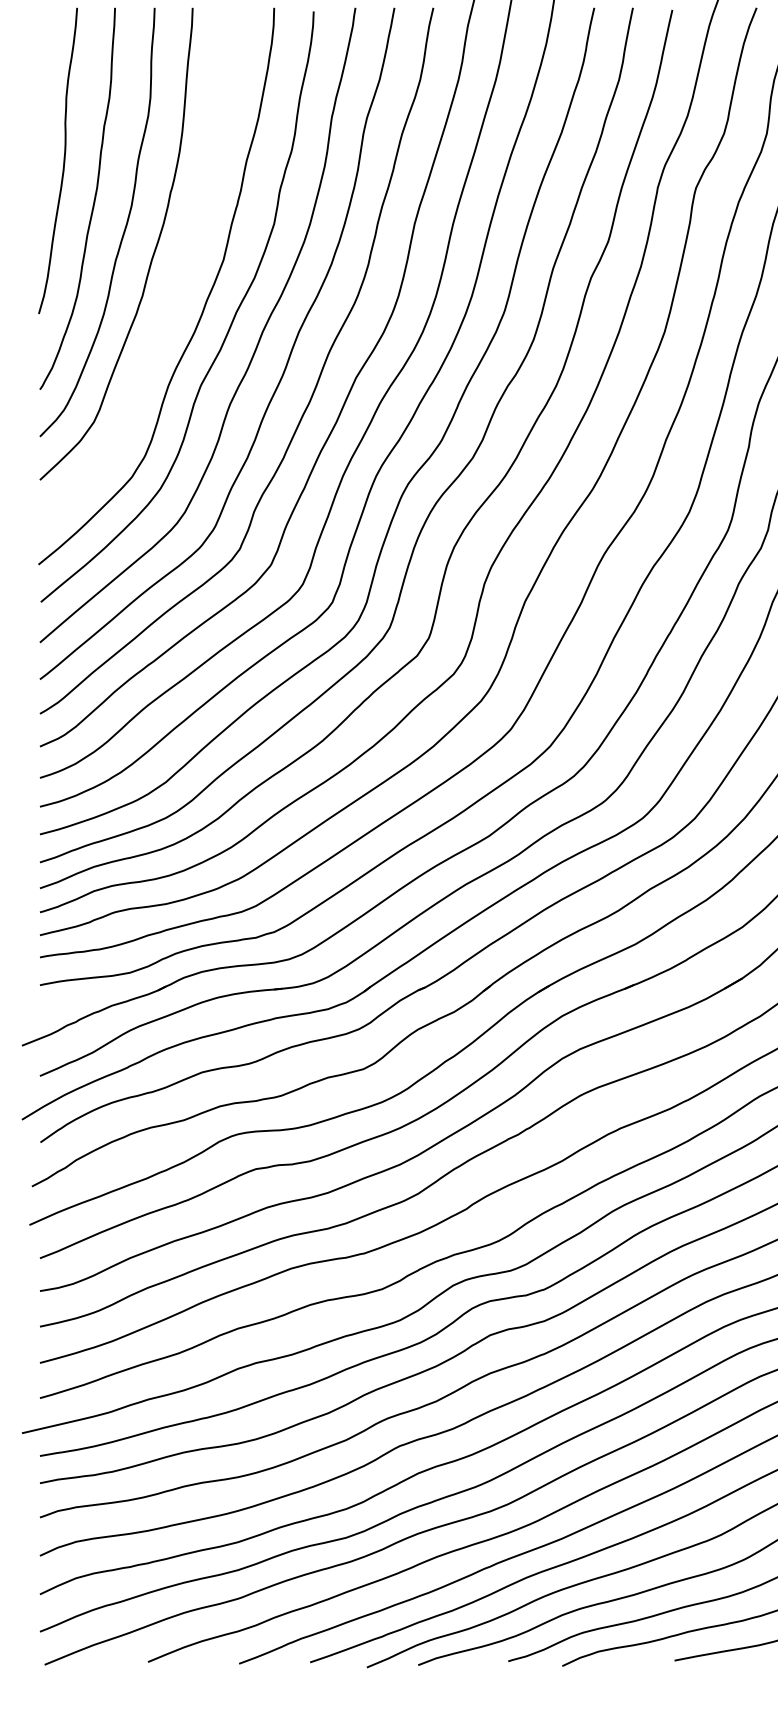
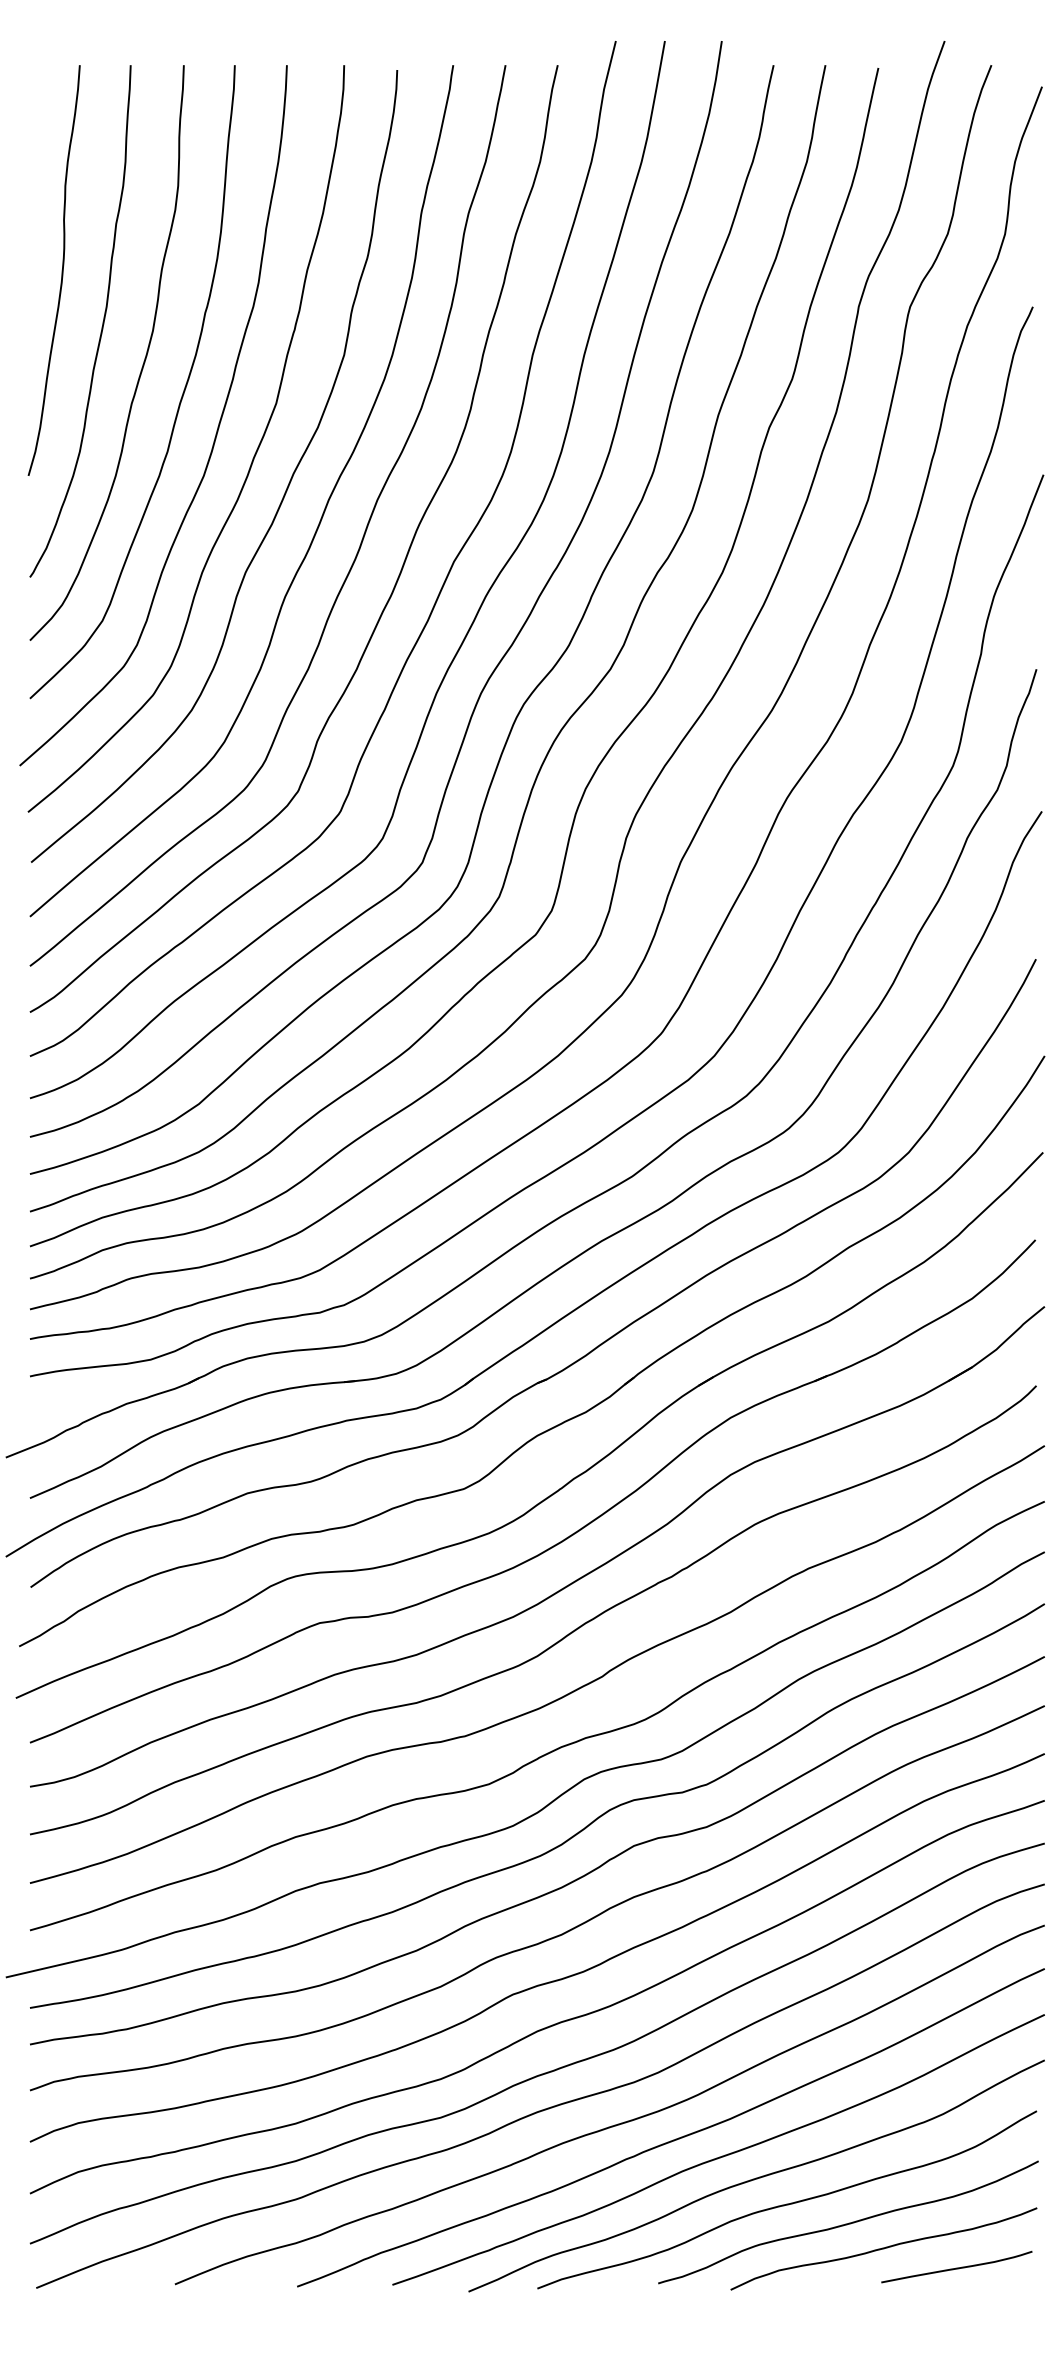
curve: (178, 282) -> (215, 433), added

